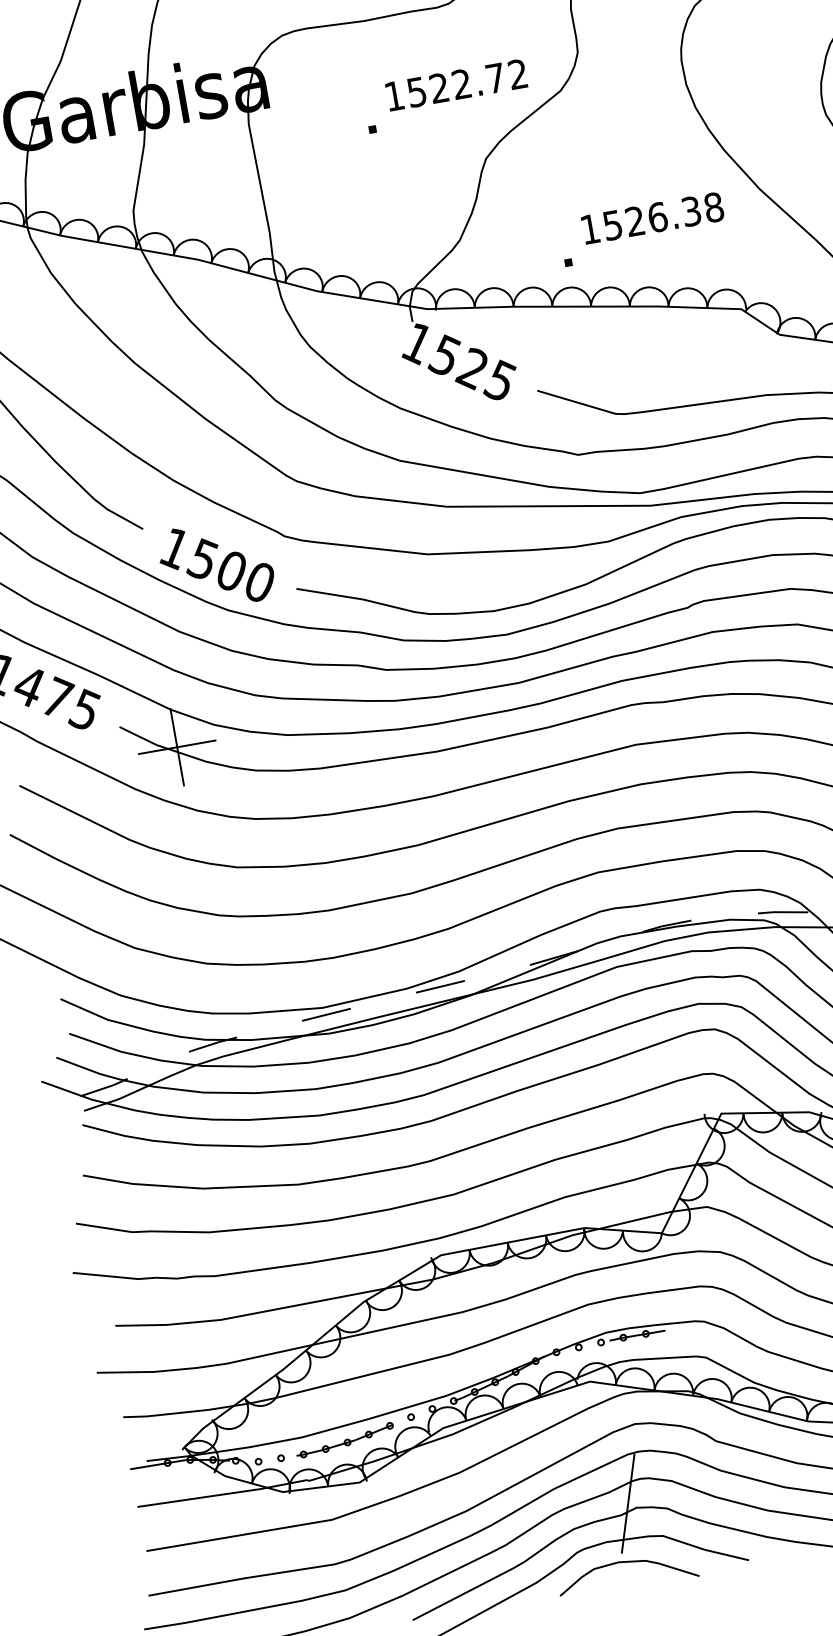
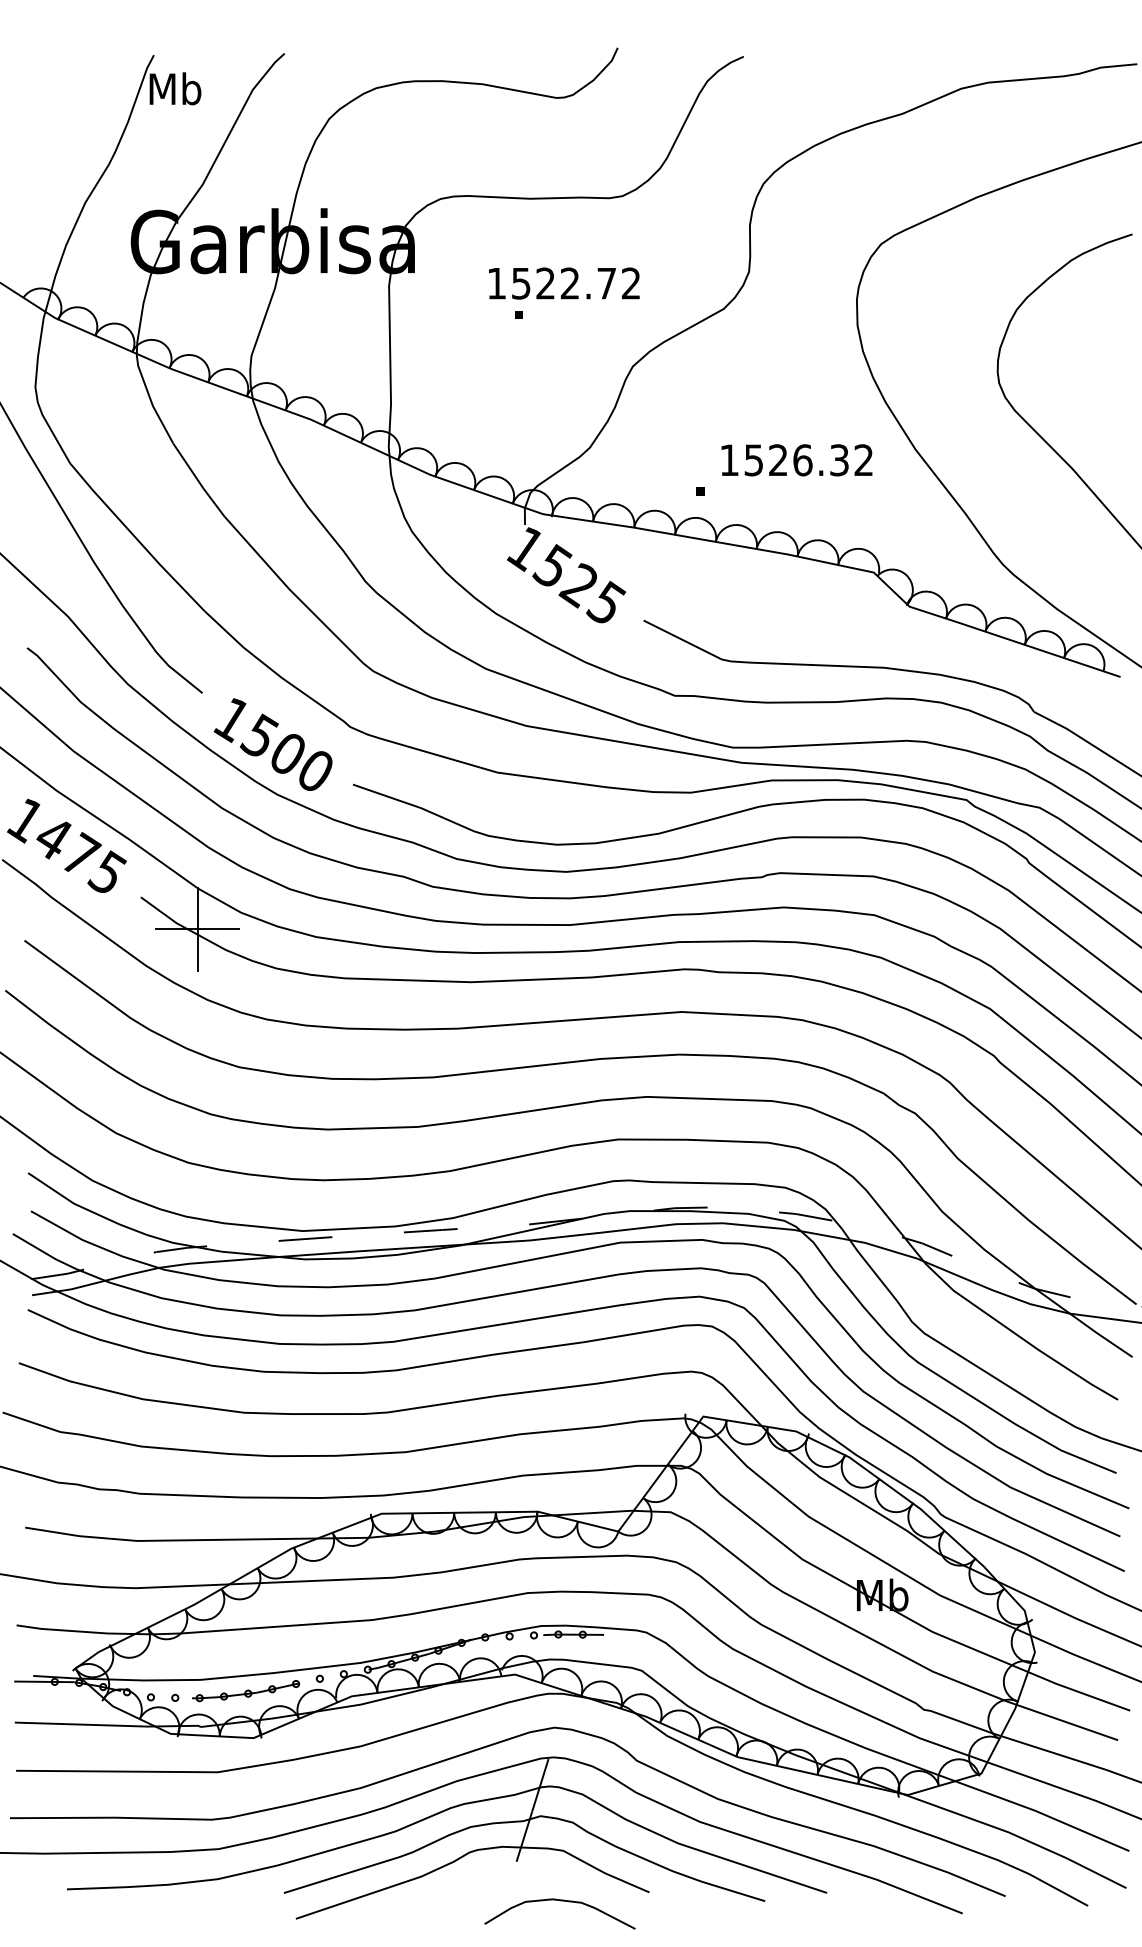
text: (456, 85) -> (564, 283), moved
text: (713, 207) -> (863, 460), 1526.38 -> 1526.32
curve: (626, 1563) -> (560, 1901), moved

